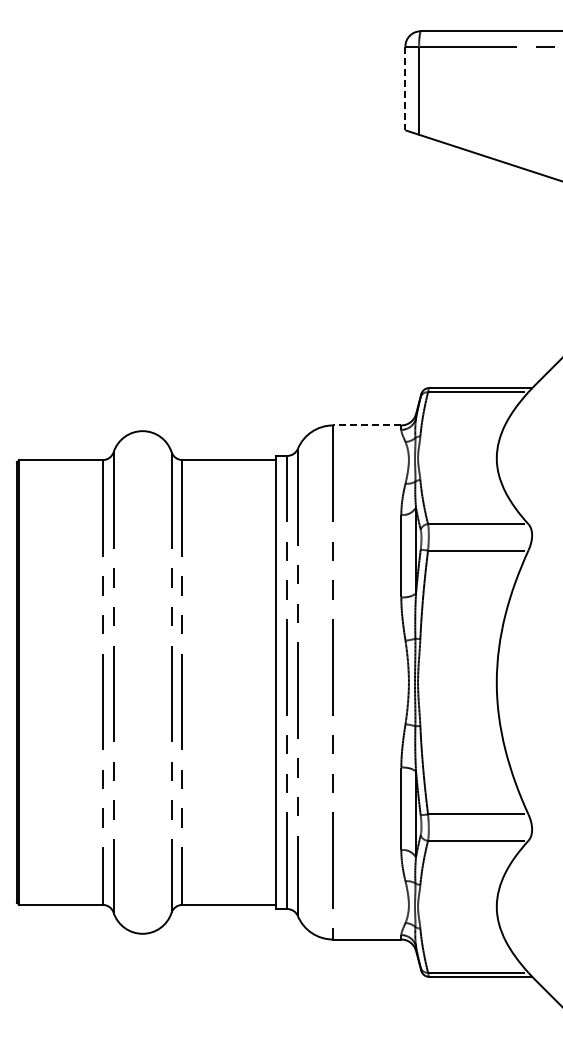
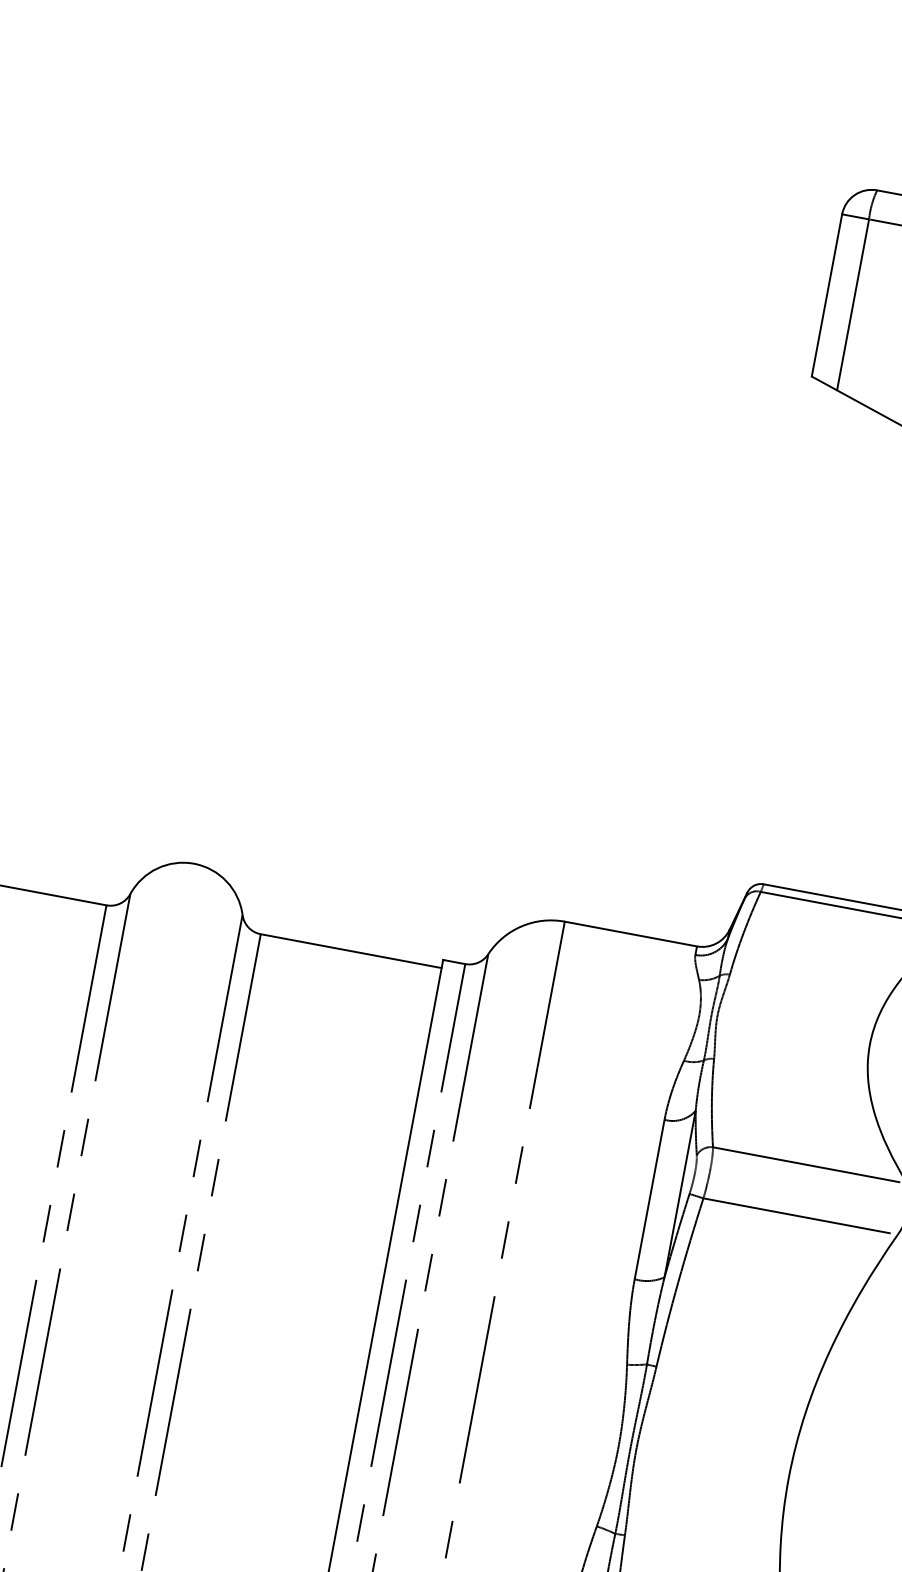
line: (405, 88) -> (827, 295), dashed -> solid
line: (366, 425) -> (629, 933), dashed -> solid

